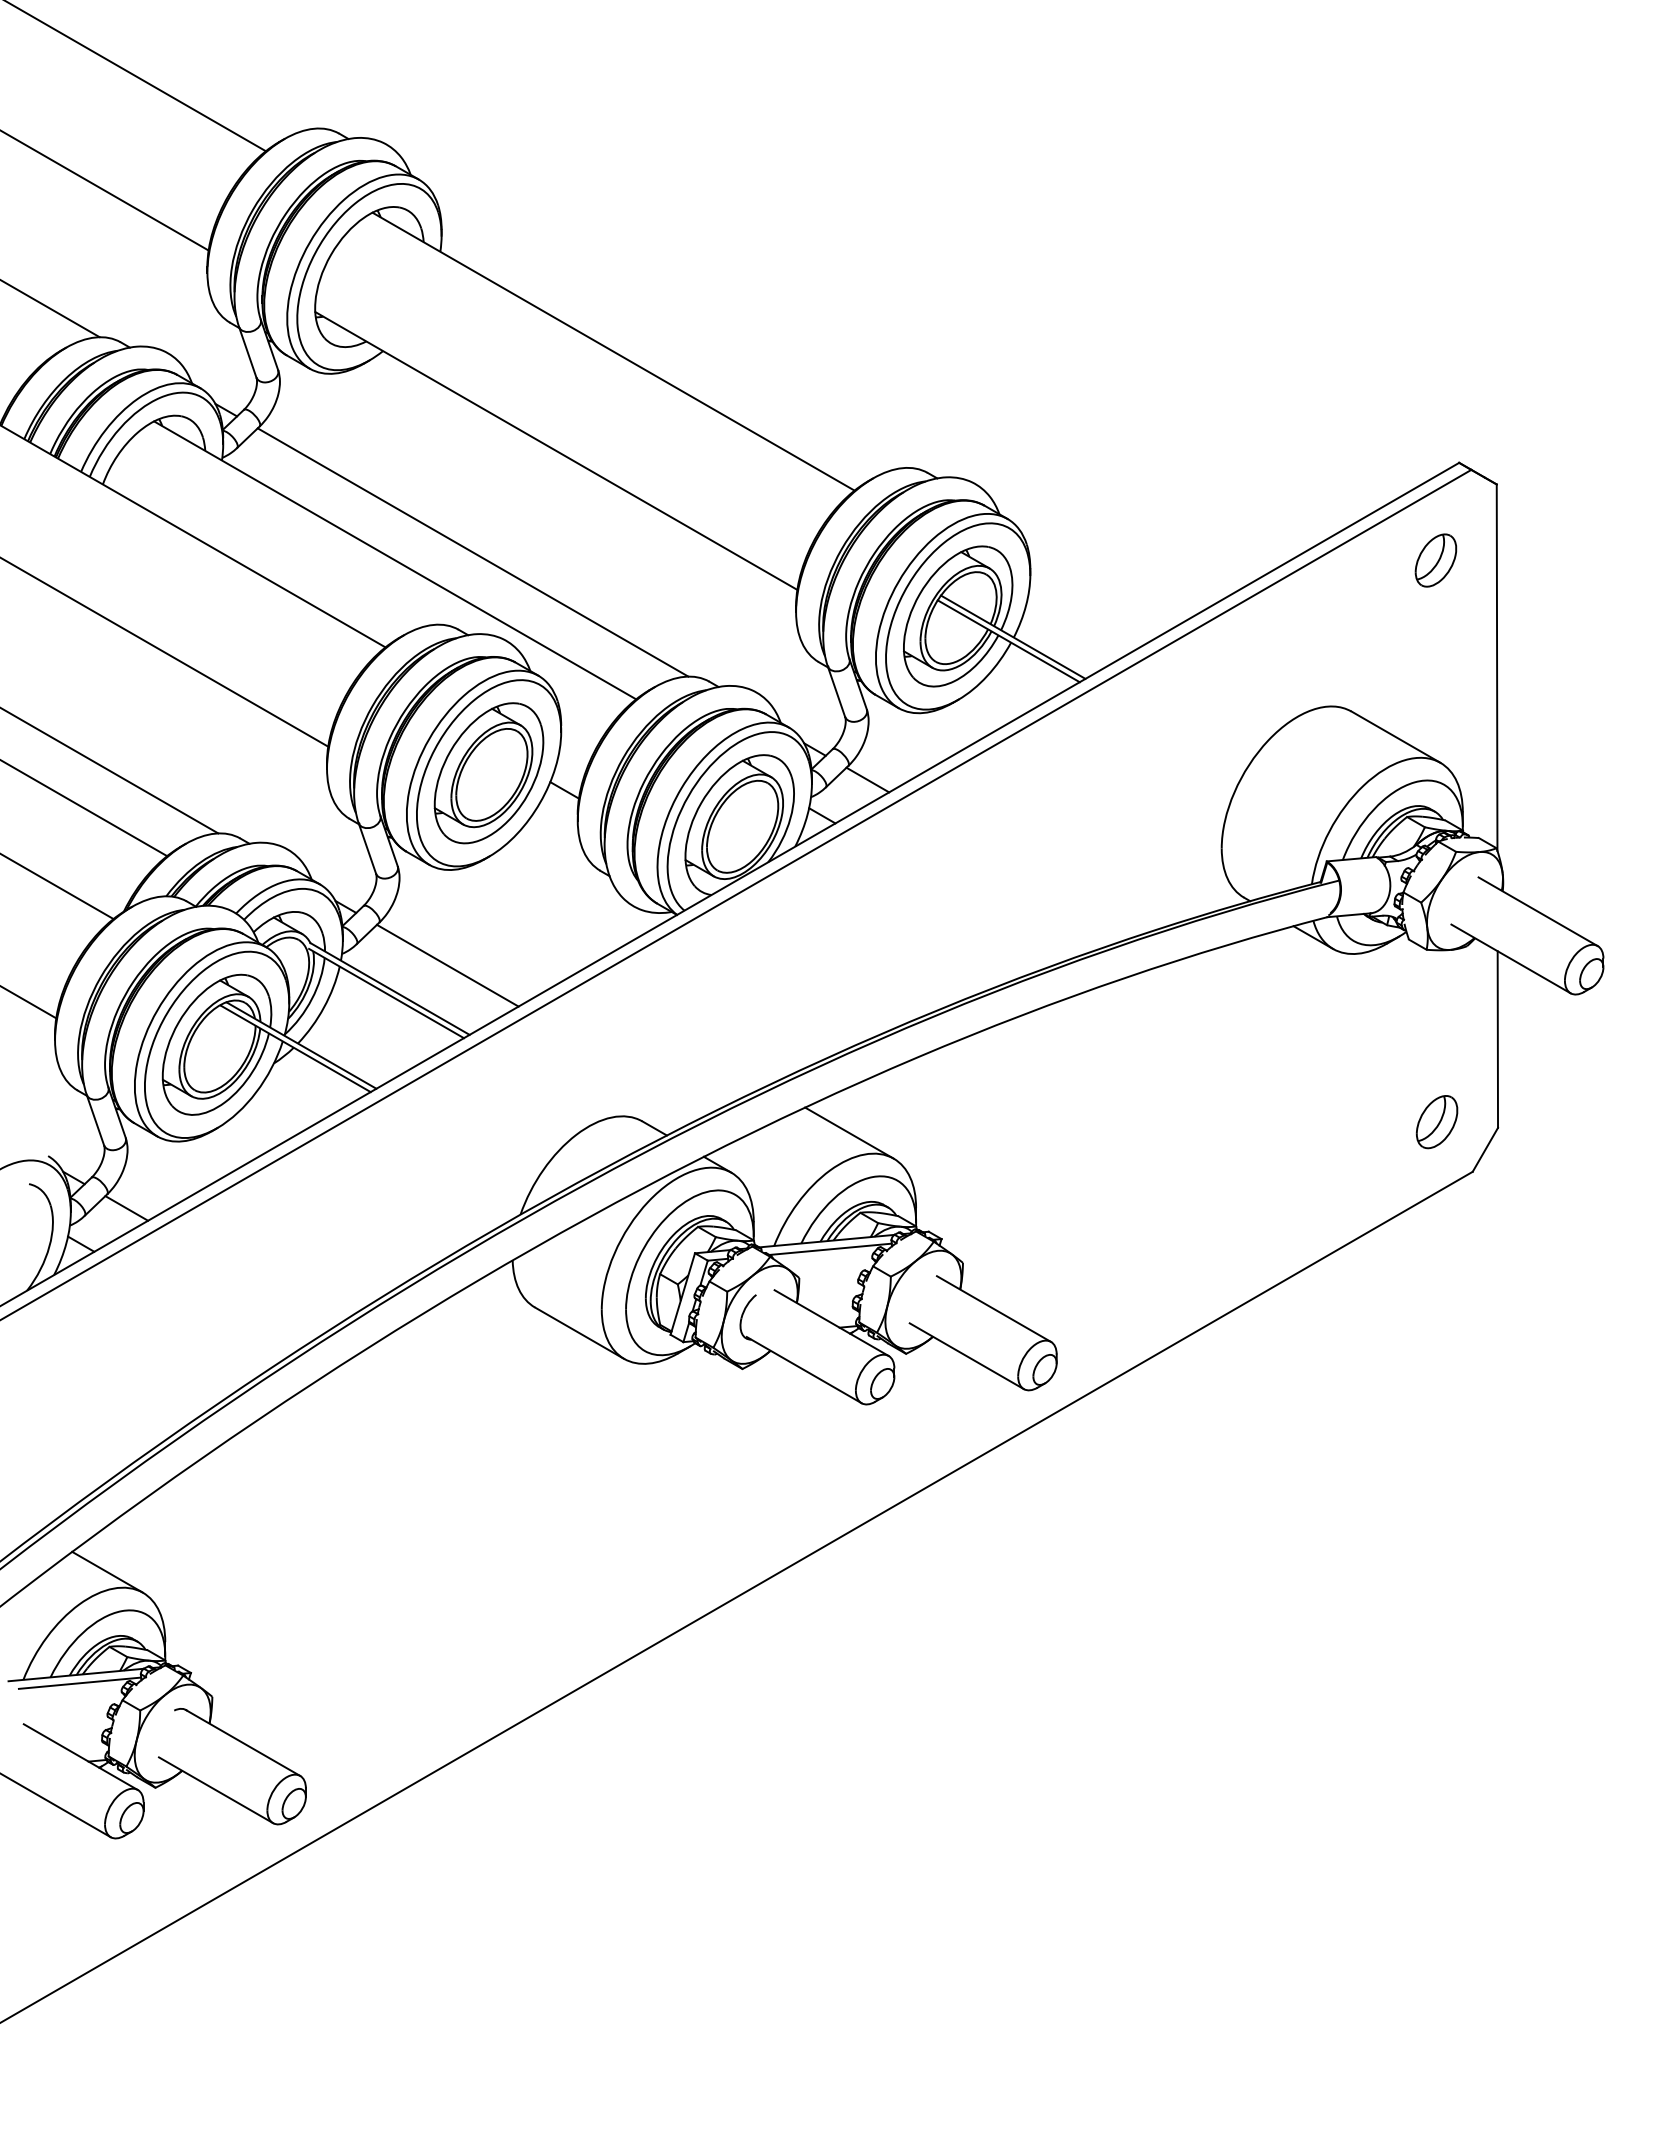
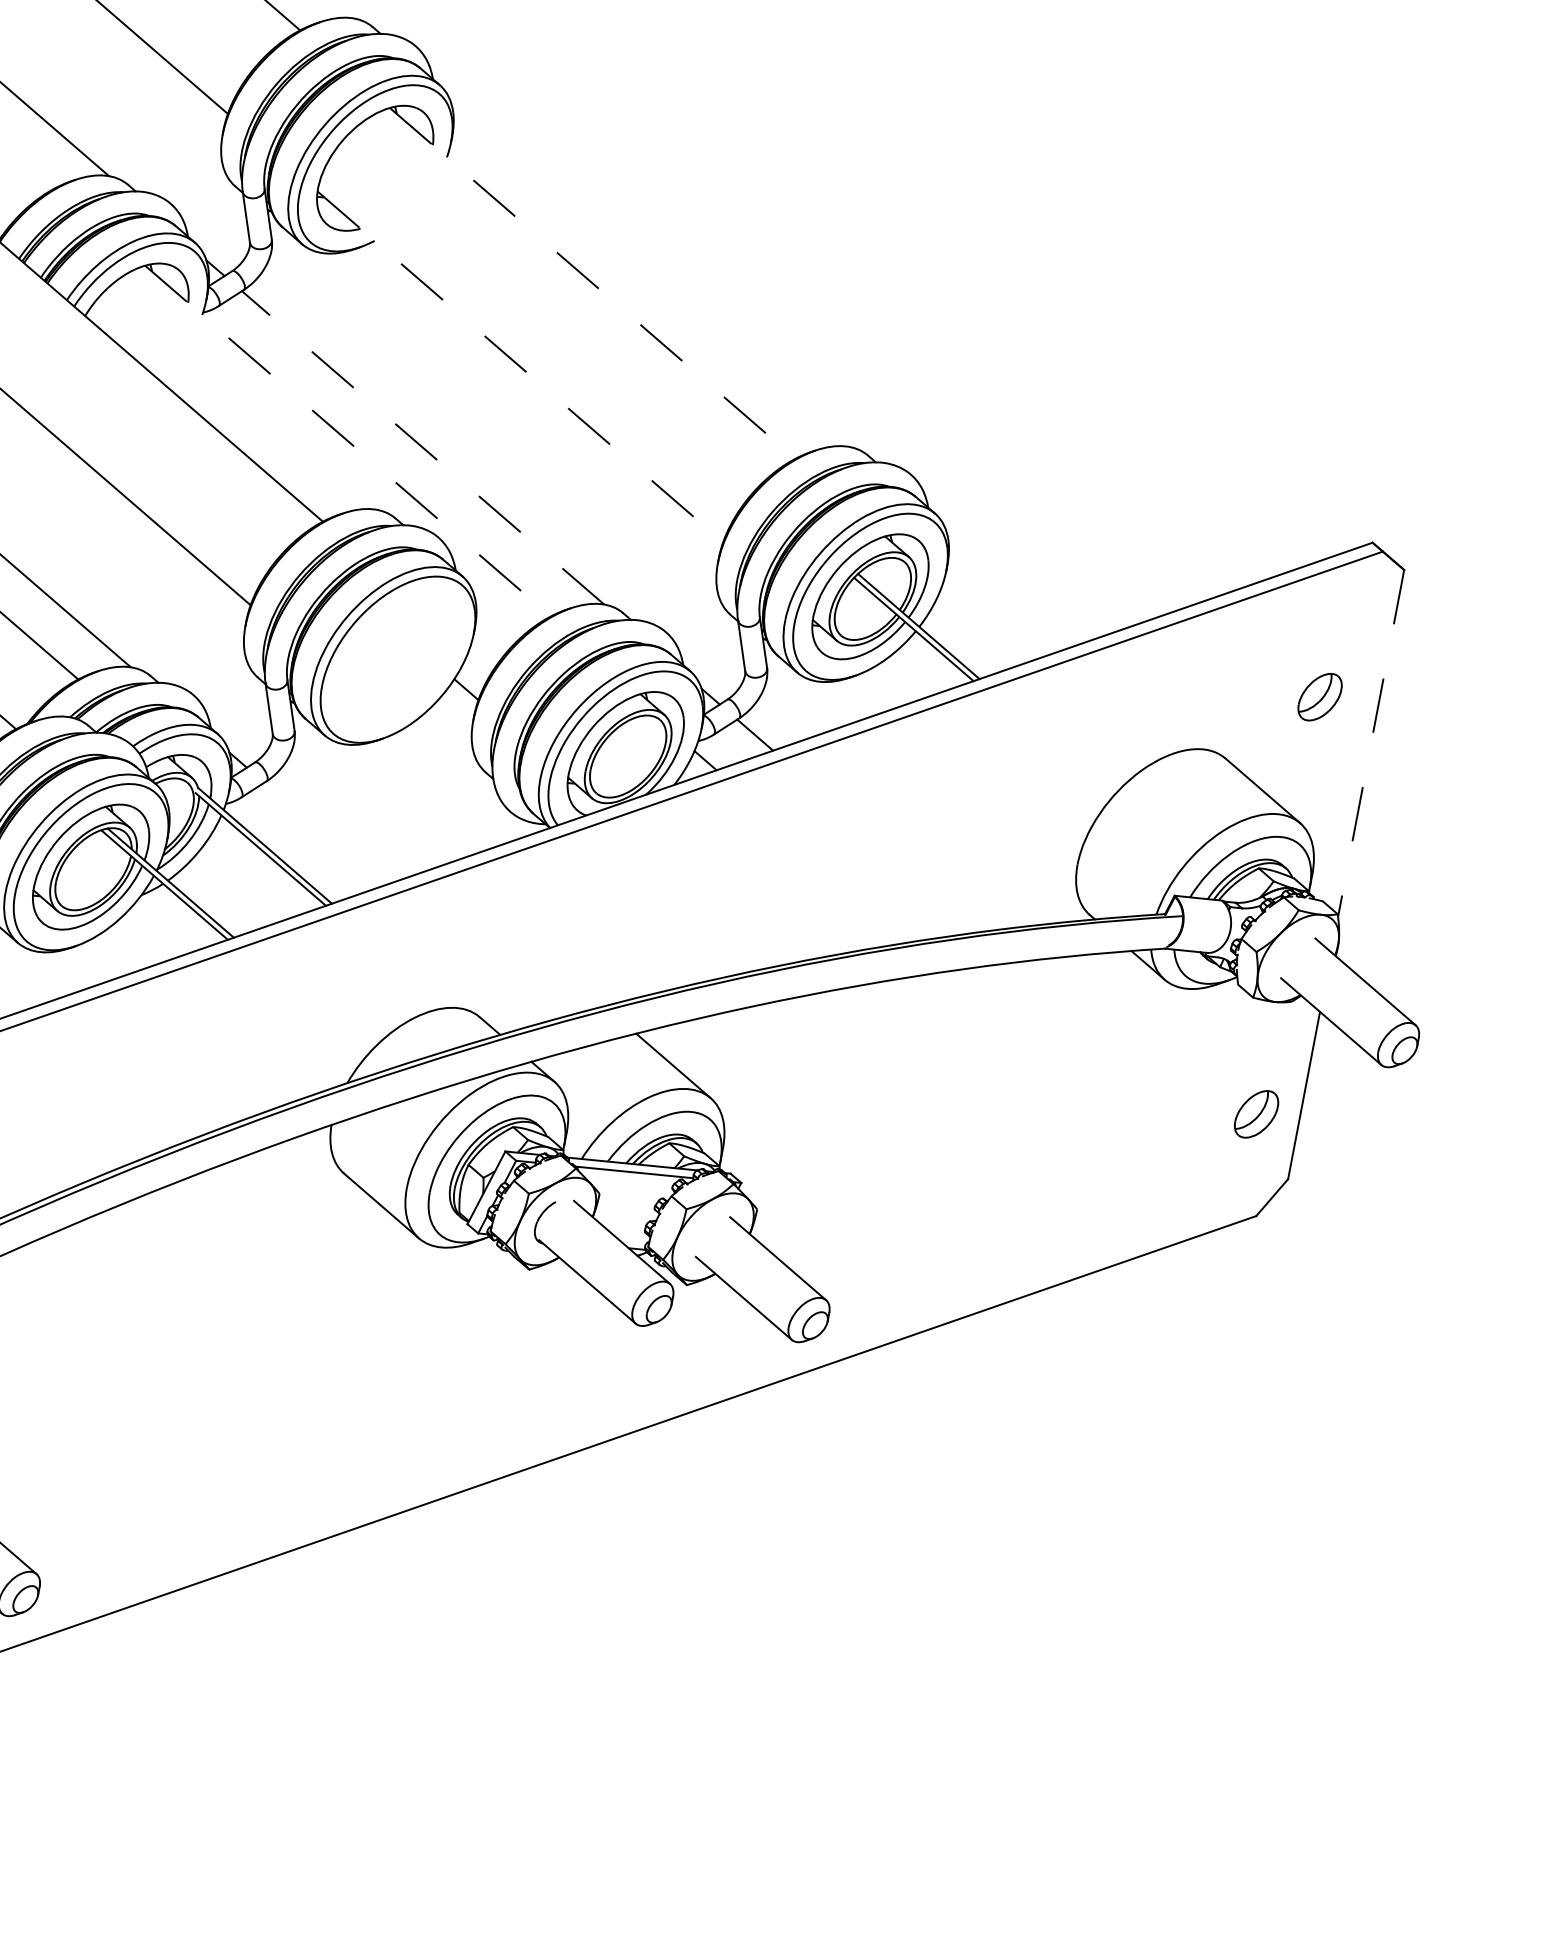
line: (614, 351) -> (593, 283), solid -> dashed
line: (556, 451) -> (520, 367), solid -> dashed
line: (473, 552) -> (423, 447), solid -> dashed
line: (395, 560) -> (348, 441), solid -> dashed
part: (1435, 560) -> (1319, 697), moved
line: (1497, 668) -> (1371, 744), solid -> dashed
part: (488, 773) -> (397, 659), removed
line: (447, 965) -> (323, 834), removed
part: (1436, 1122) -> (1255, 1114), moved

